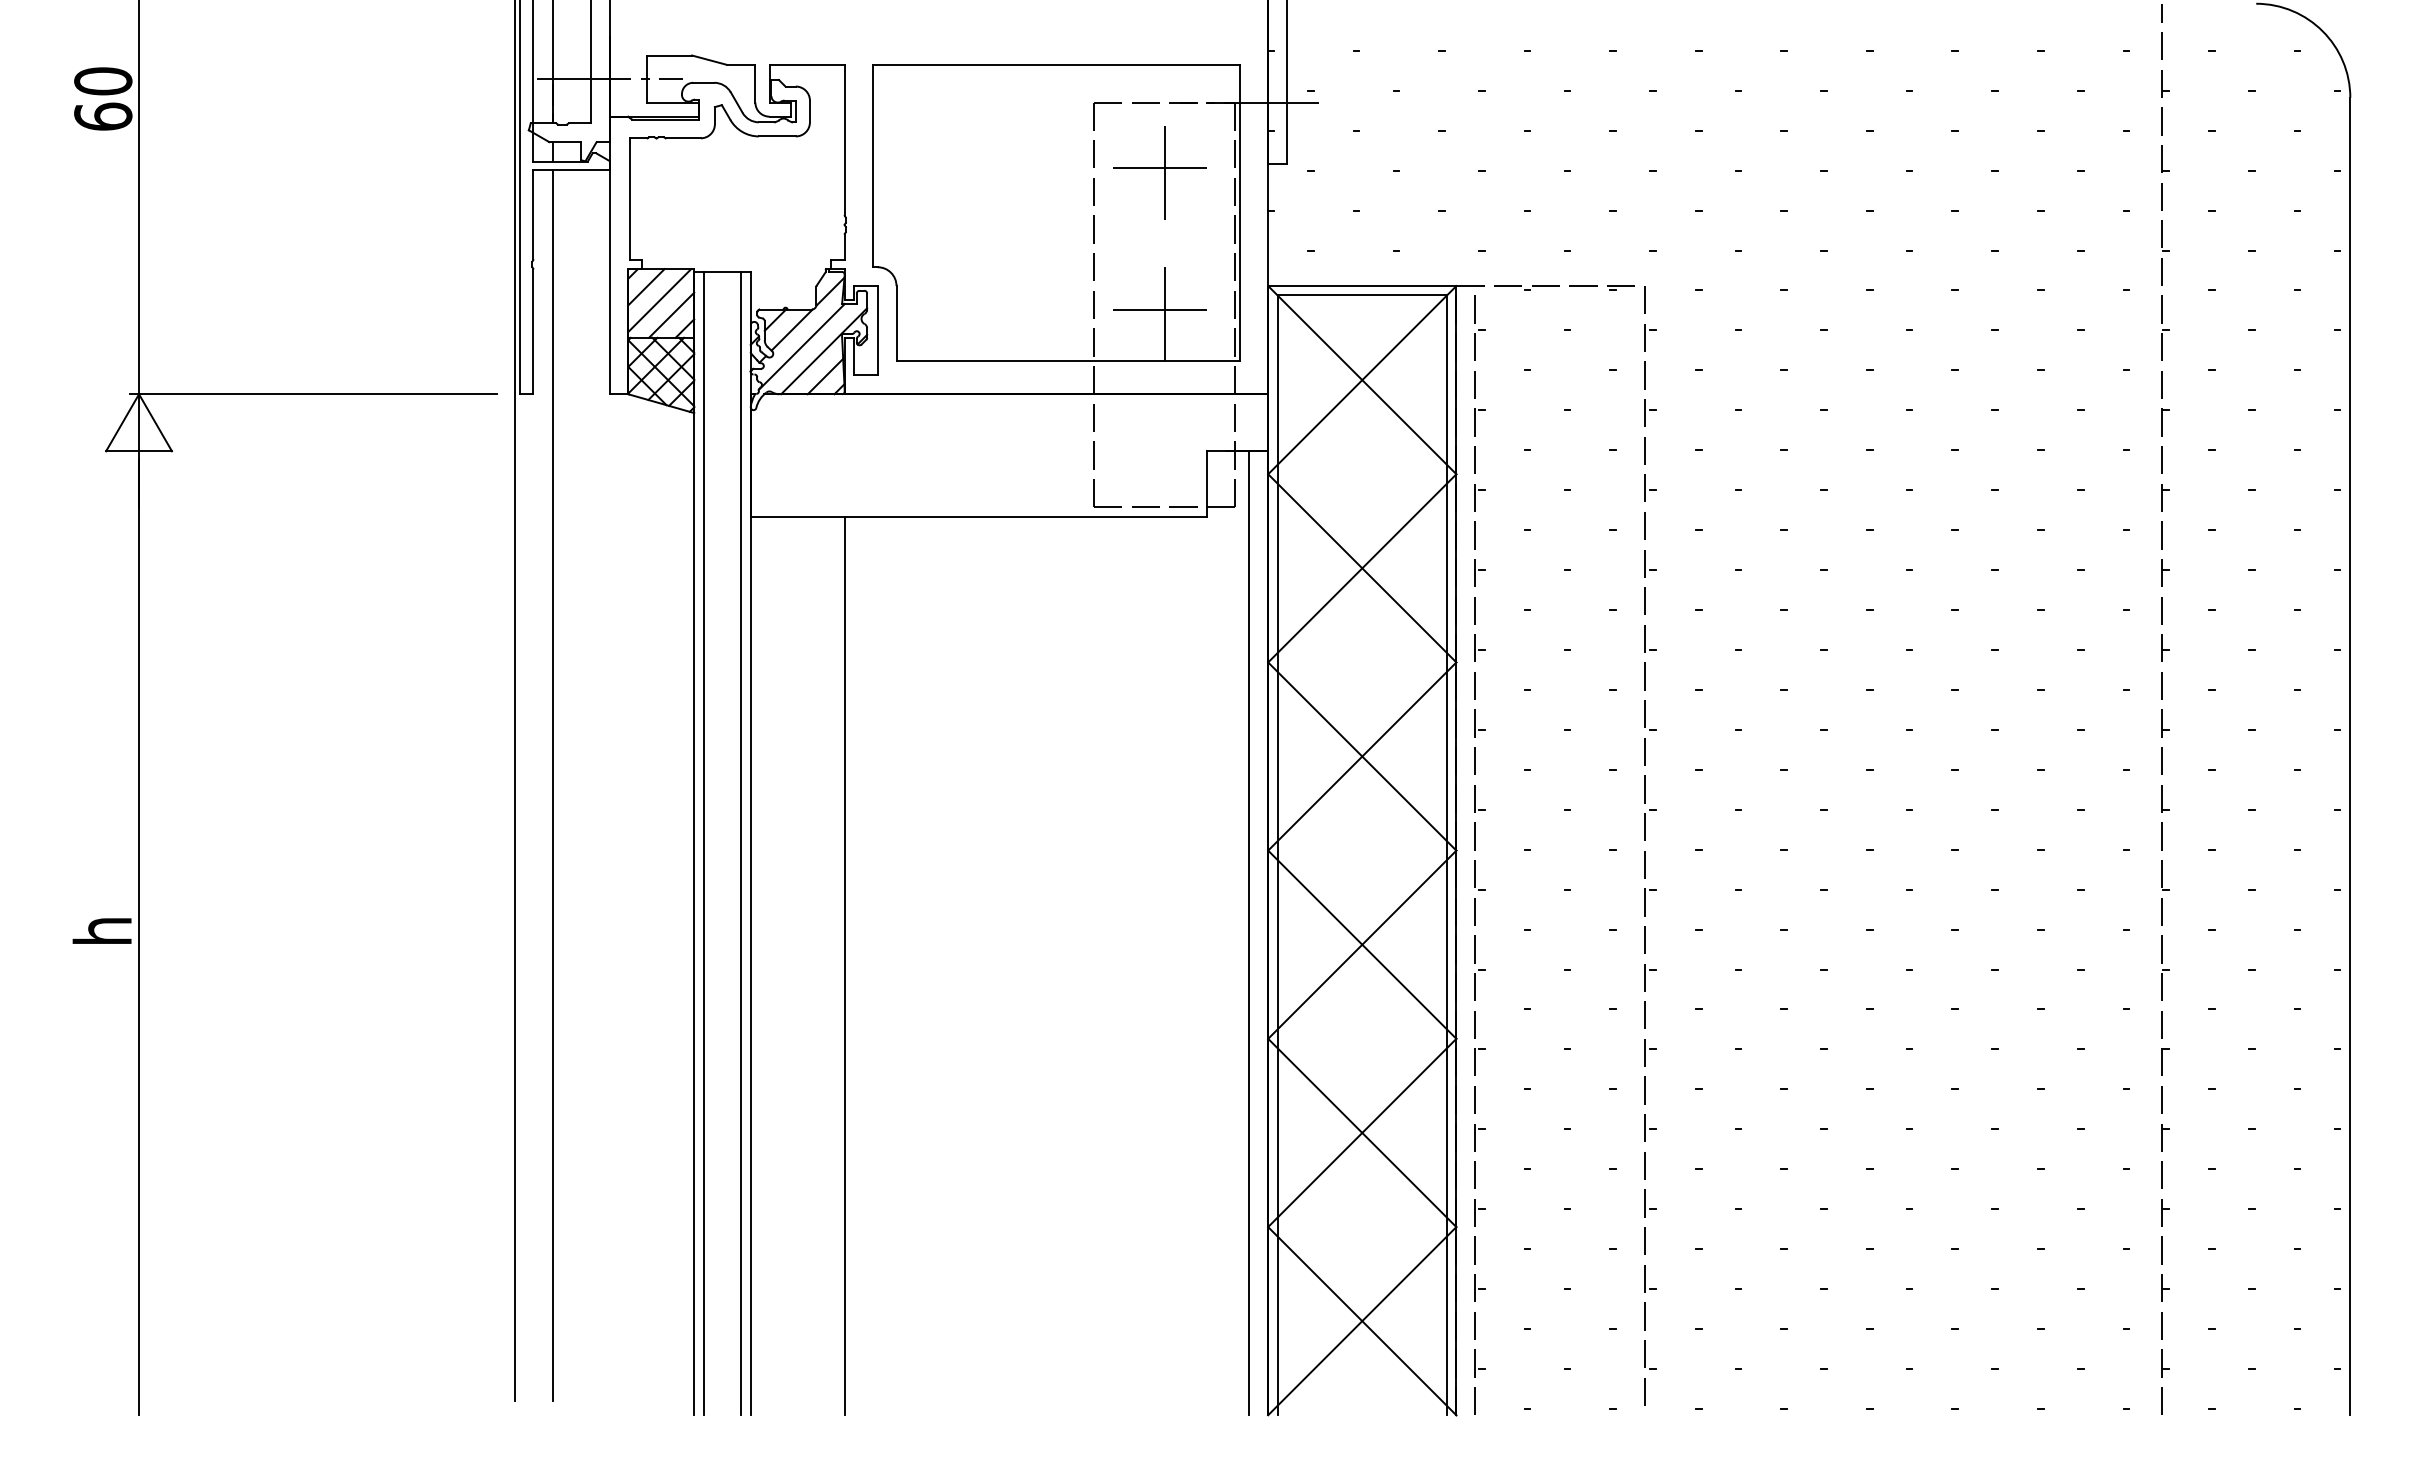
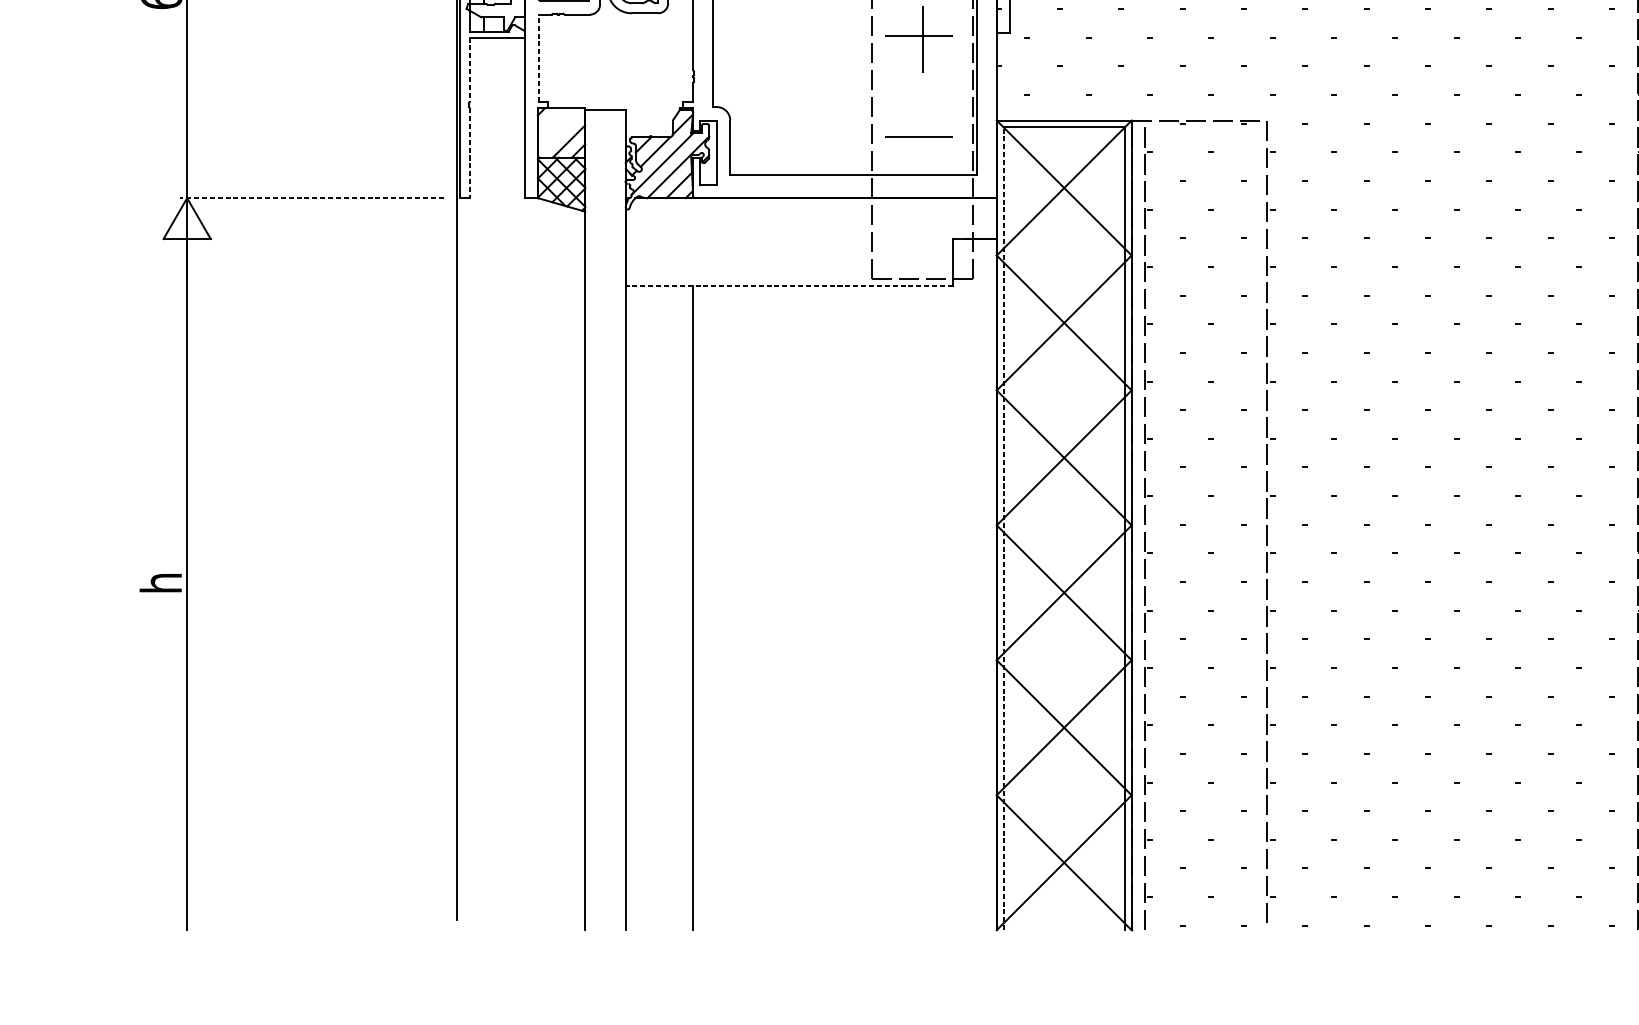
line: (630, 199) -> (539, 58), solid -> dashed
line: (533, 215) -> (469, 69), solid -> dashed
line: (646, 287) -> (551, 121), removed
line: (659, 300) -> (560, 130), removed
line: (1164, 309) -> (922, 137), removed
line: (533, 331) -> (469, 153), solid -> dashed
line: (312, 394) -> (311, 198), solid -> dashed
line: (978, 516) -> (789, 285), solid -> dashed
line: (553, 785) -> (484, 478), removed
line: (703, 843) -> (591, 520), removed
line: (741, 843) -> (619, 520), removed
line: (1277, 855) -> (1003, 528), solid -> dashed
line: (1249, 932) -> (983, 584), removed

